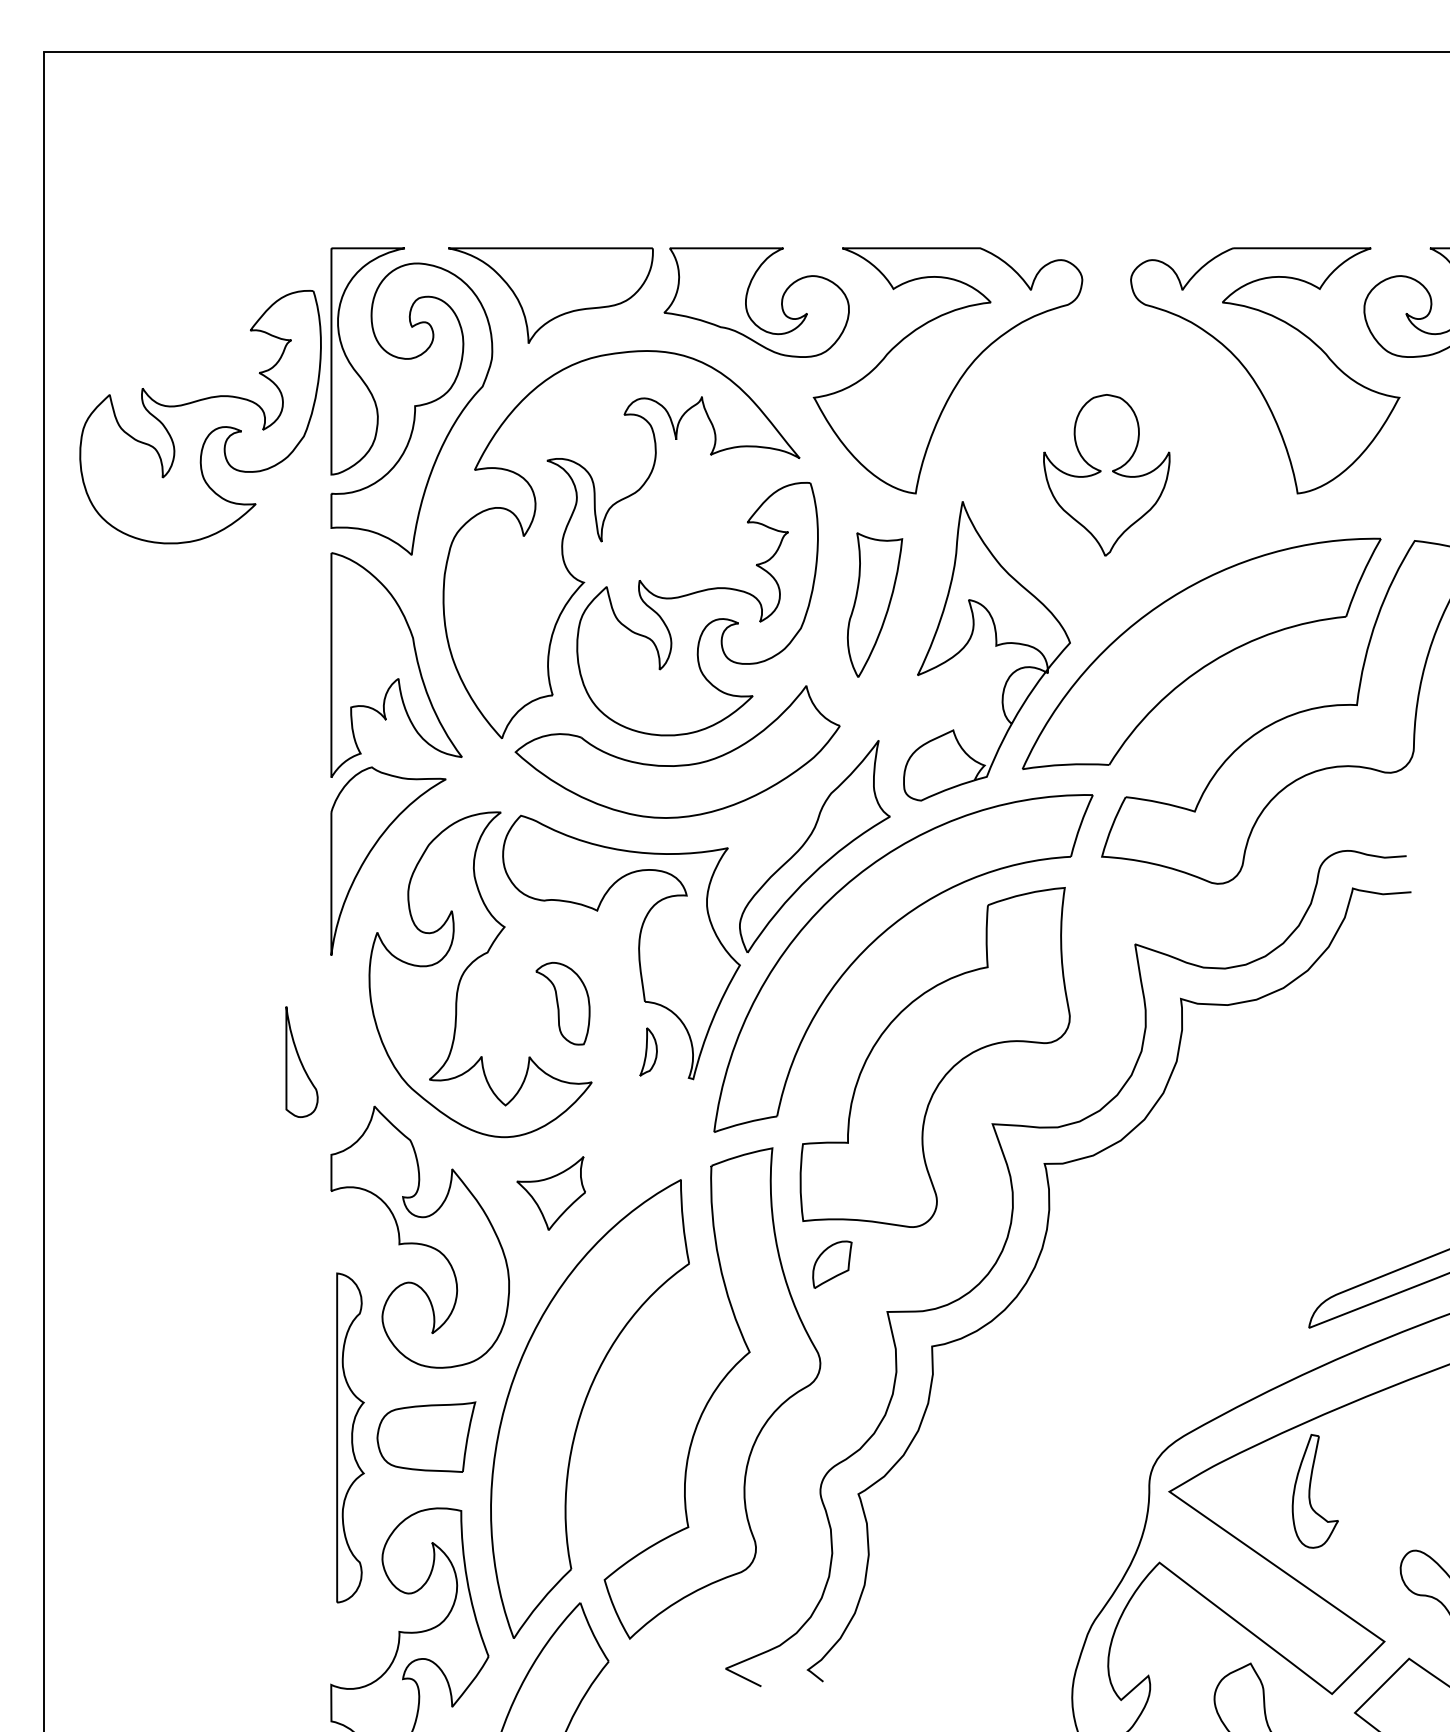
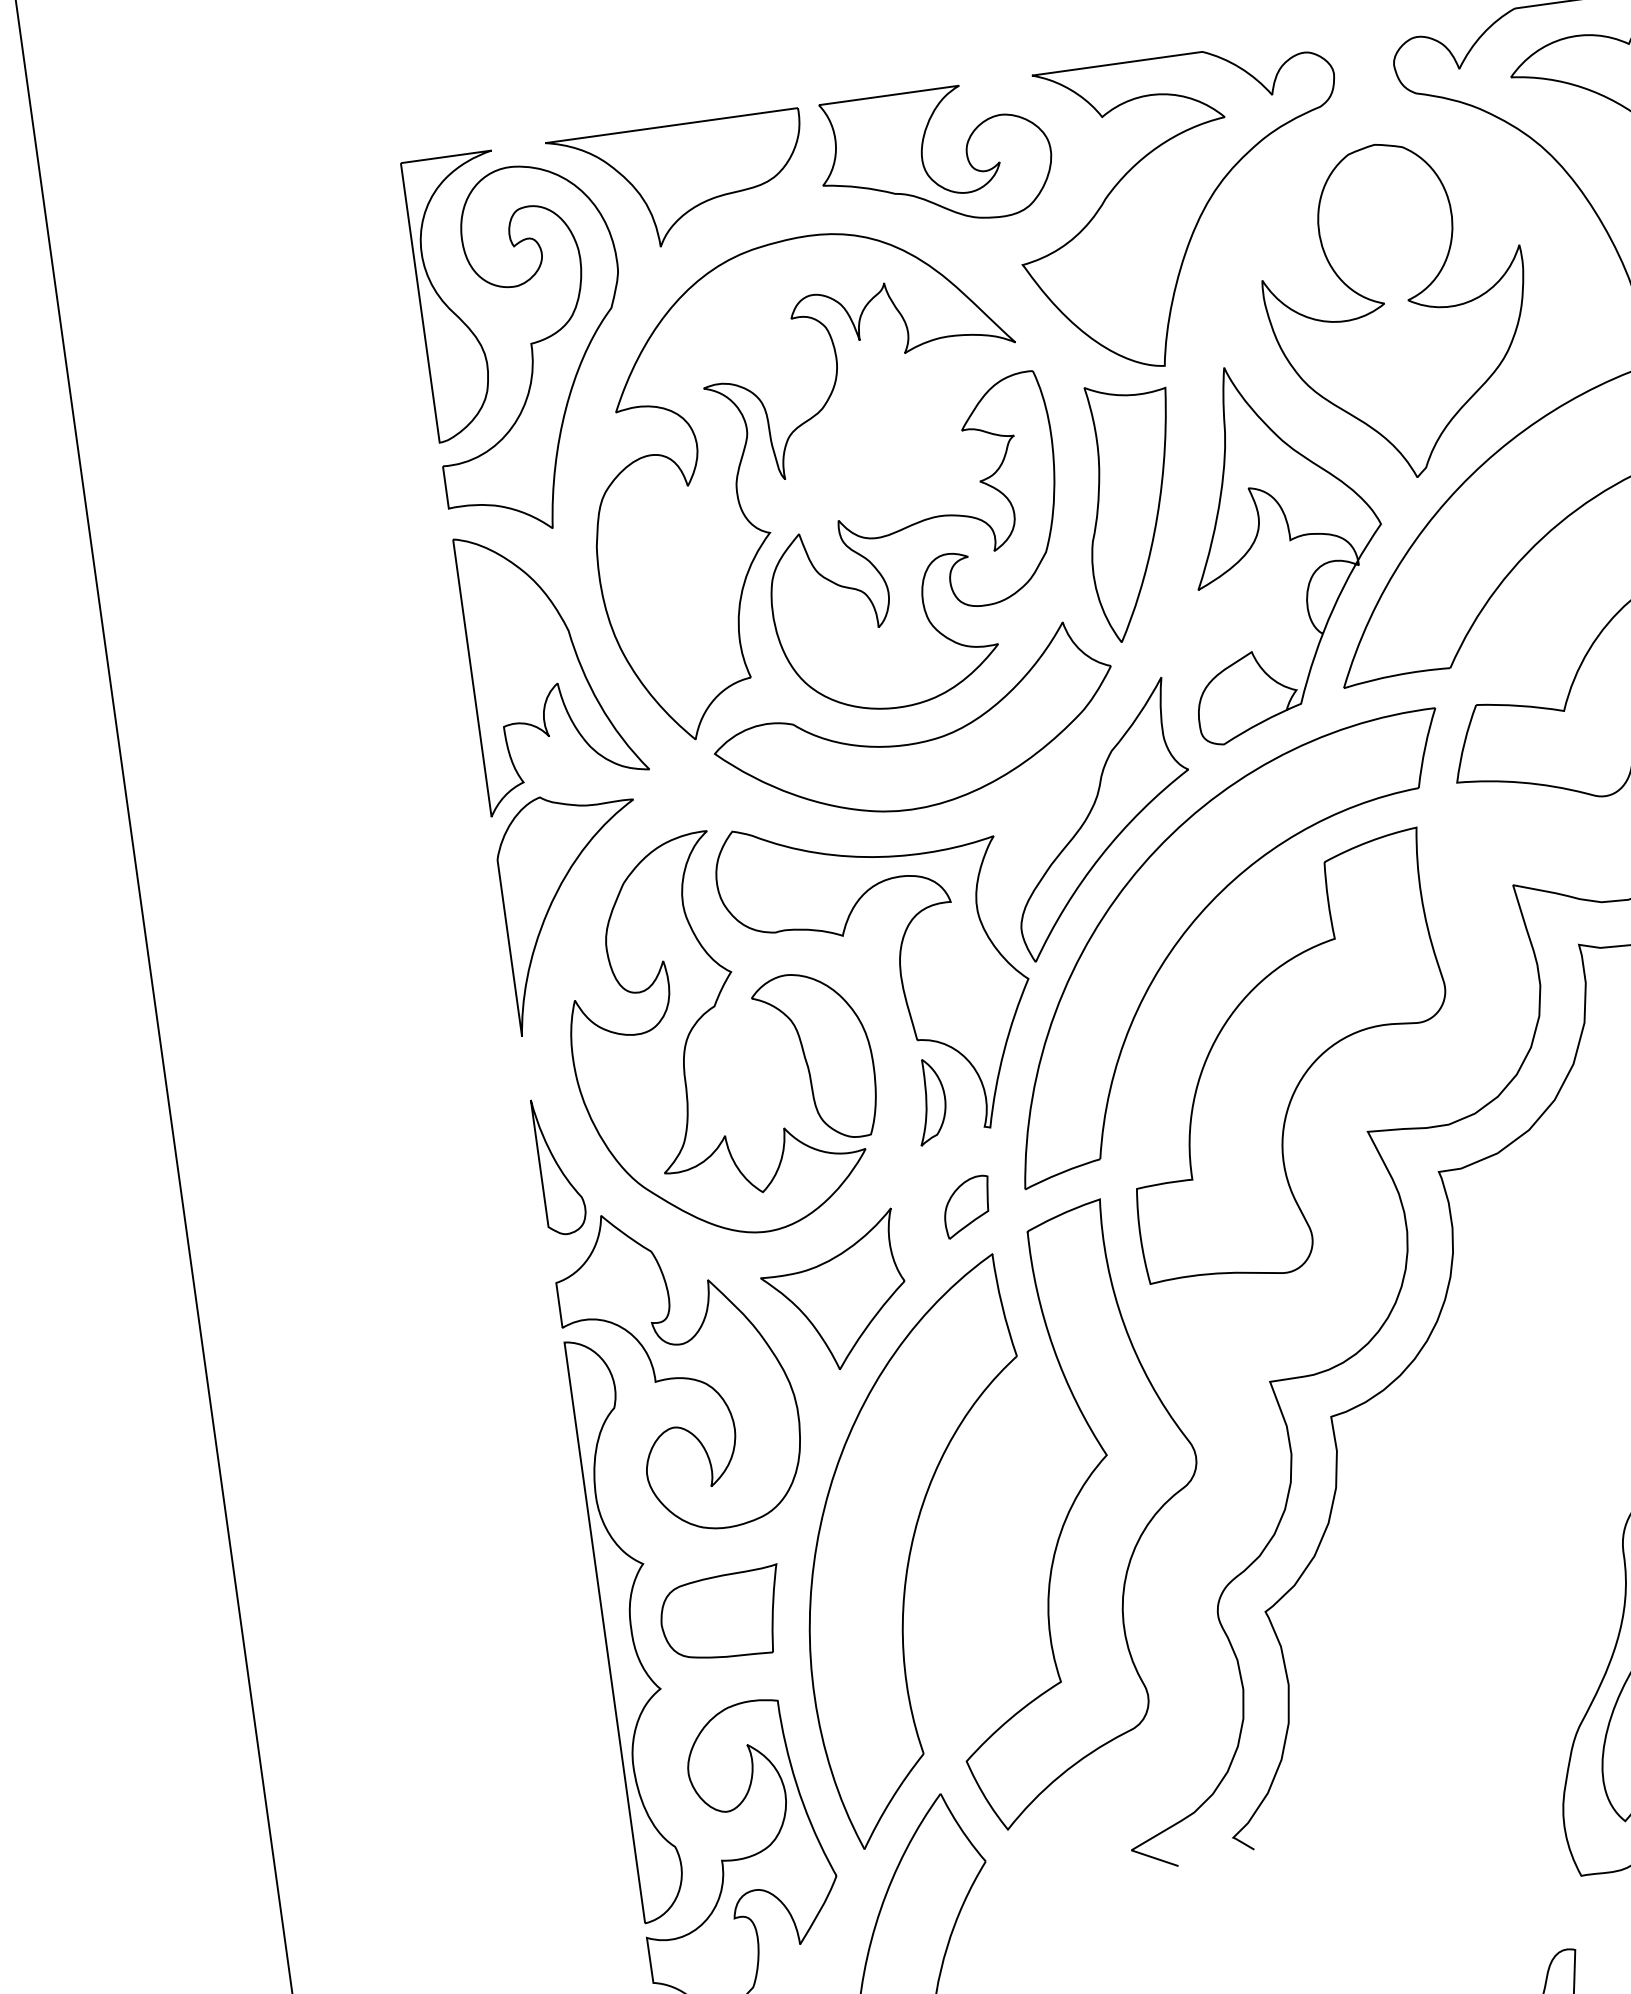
part: (200, 417) -> (268, 394), removed
part: (1106, 475) -> (1397, 310), size x1.67
part: (874, 604) -> (1132, 510), size x1.43
part: (562, 1003) -> (815, 1056), size x1.67
part: (648, 1051) -> (930, 1101), size x1.43
part: (301, 1061) -> (558, 1165), moved
part: (550, 1193) -> (833, 1293), size x1.67
part: (832, 1264) -> (967, 1206), moved
part: (350, 1437) -> (628, 1628), size x1.43

